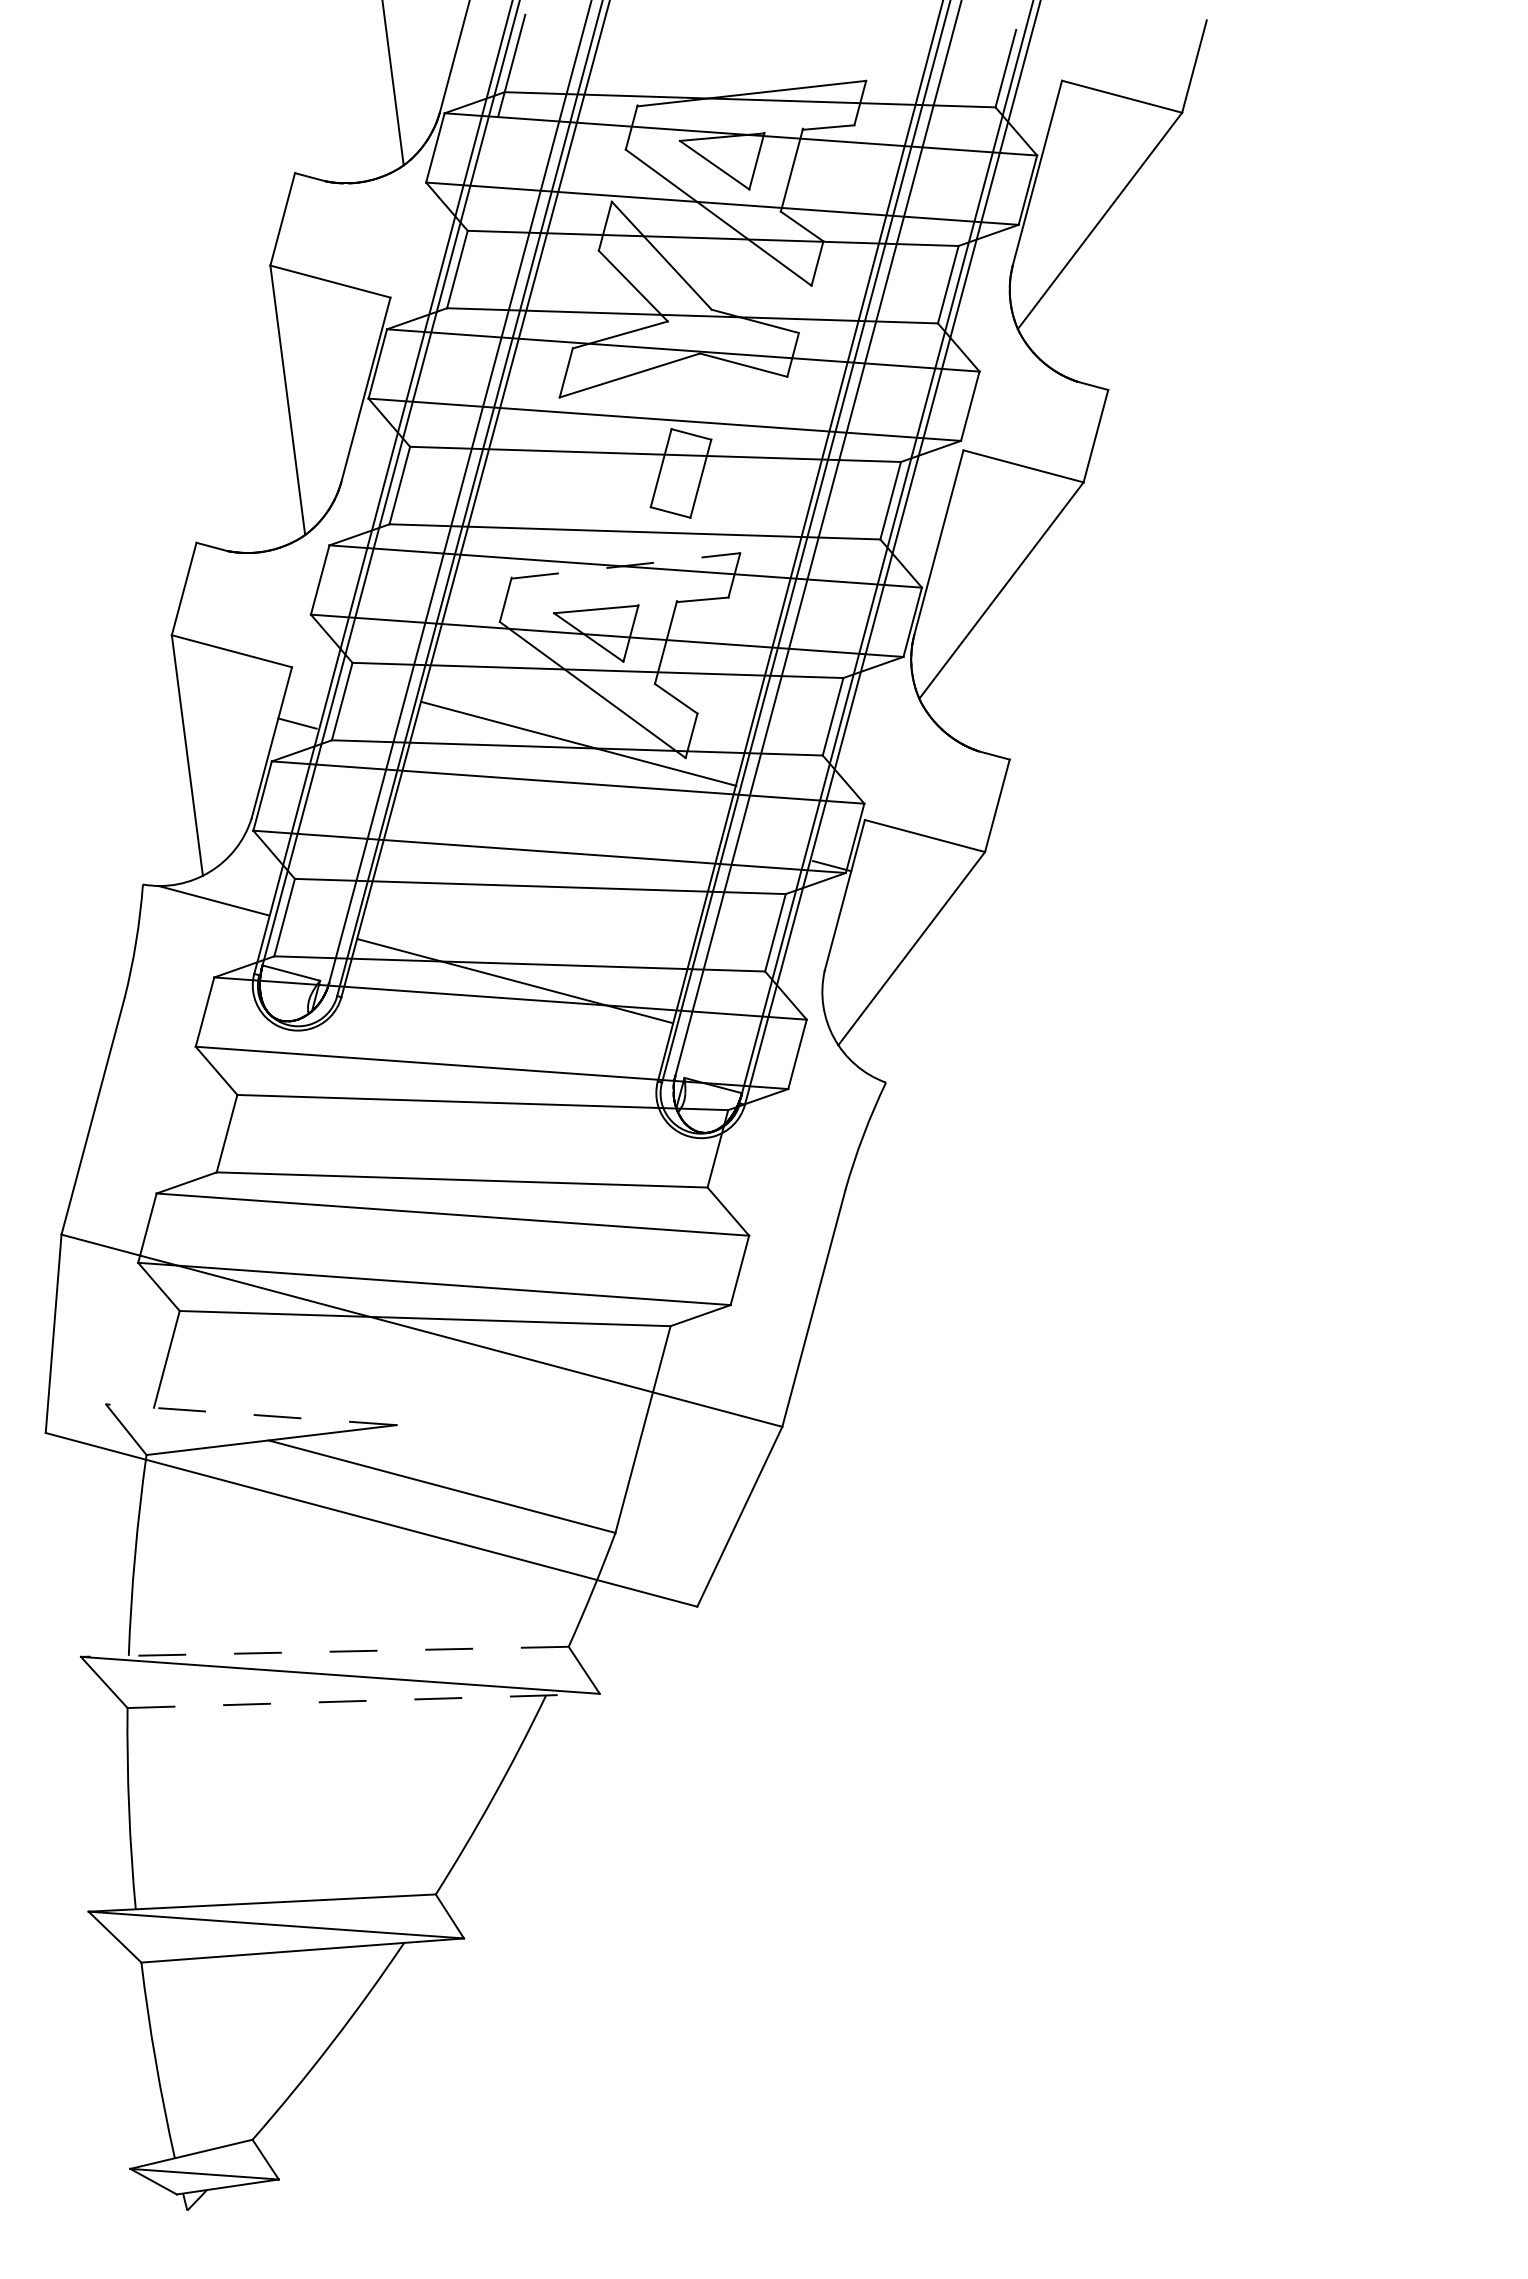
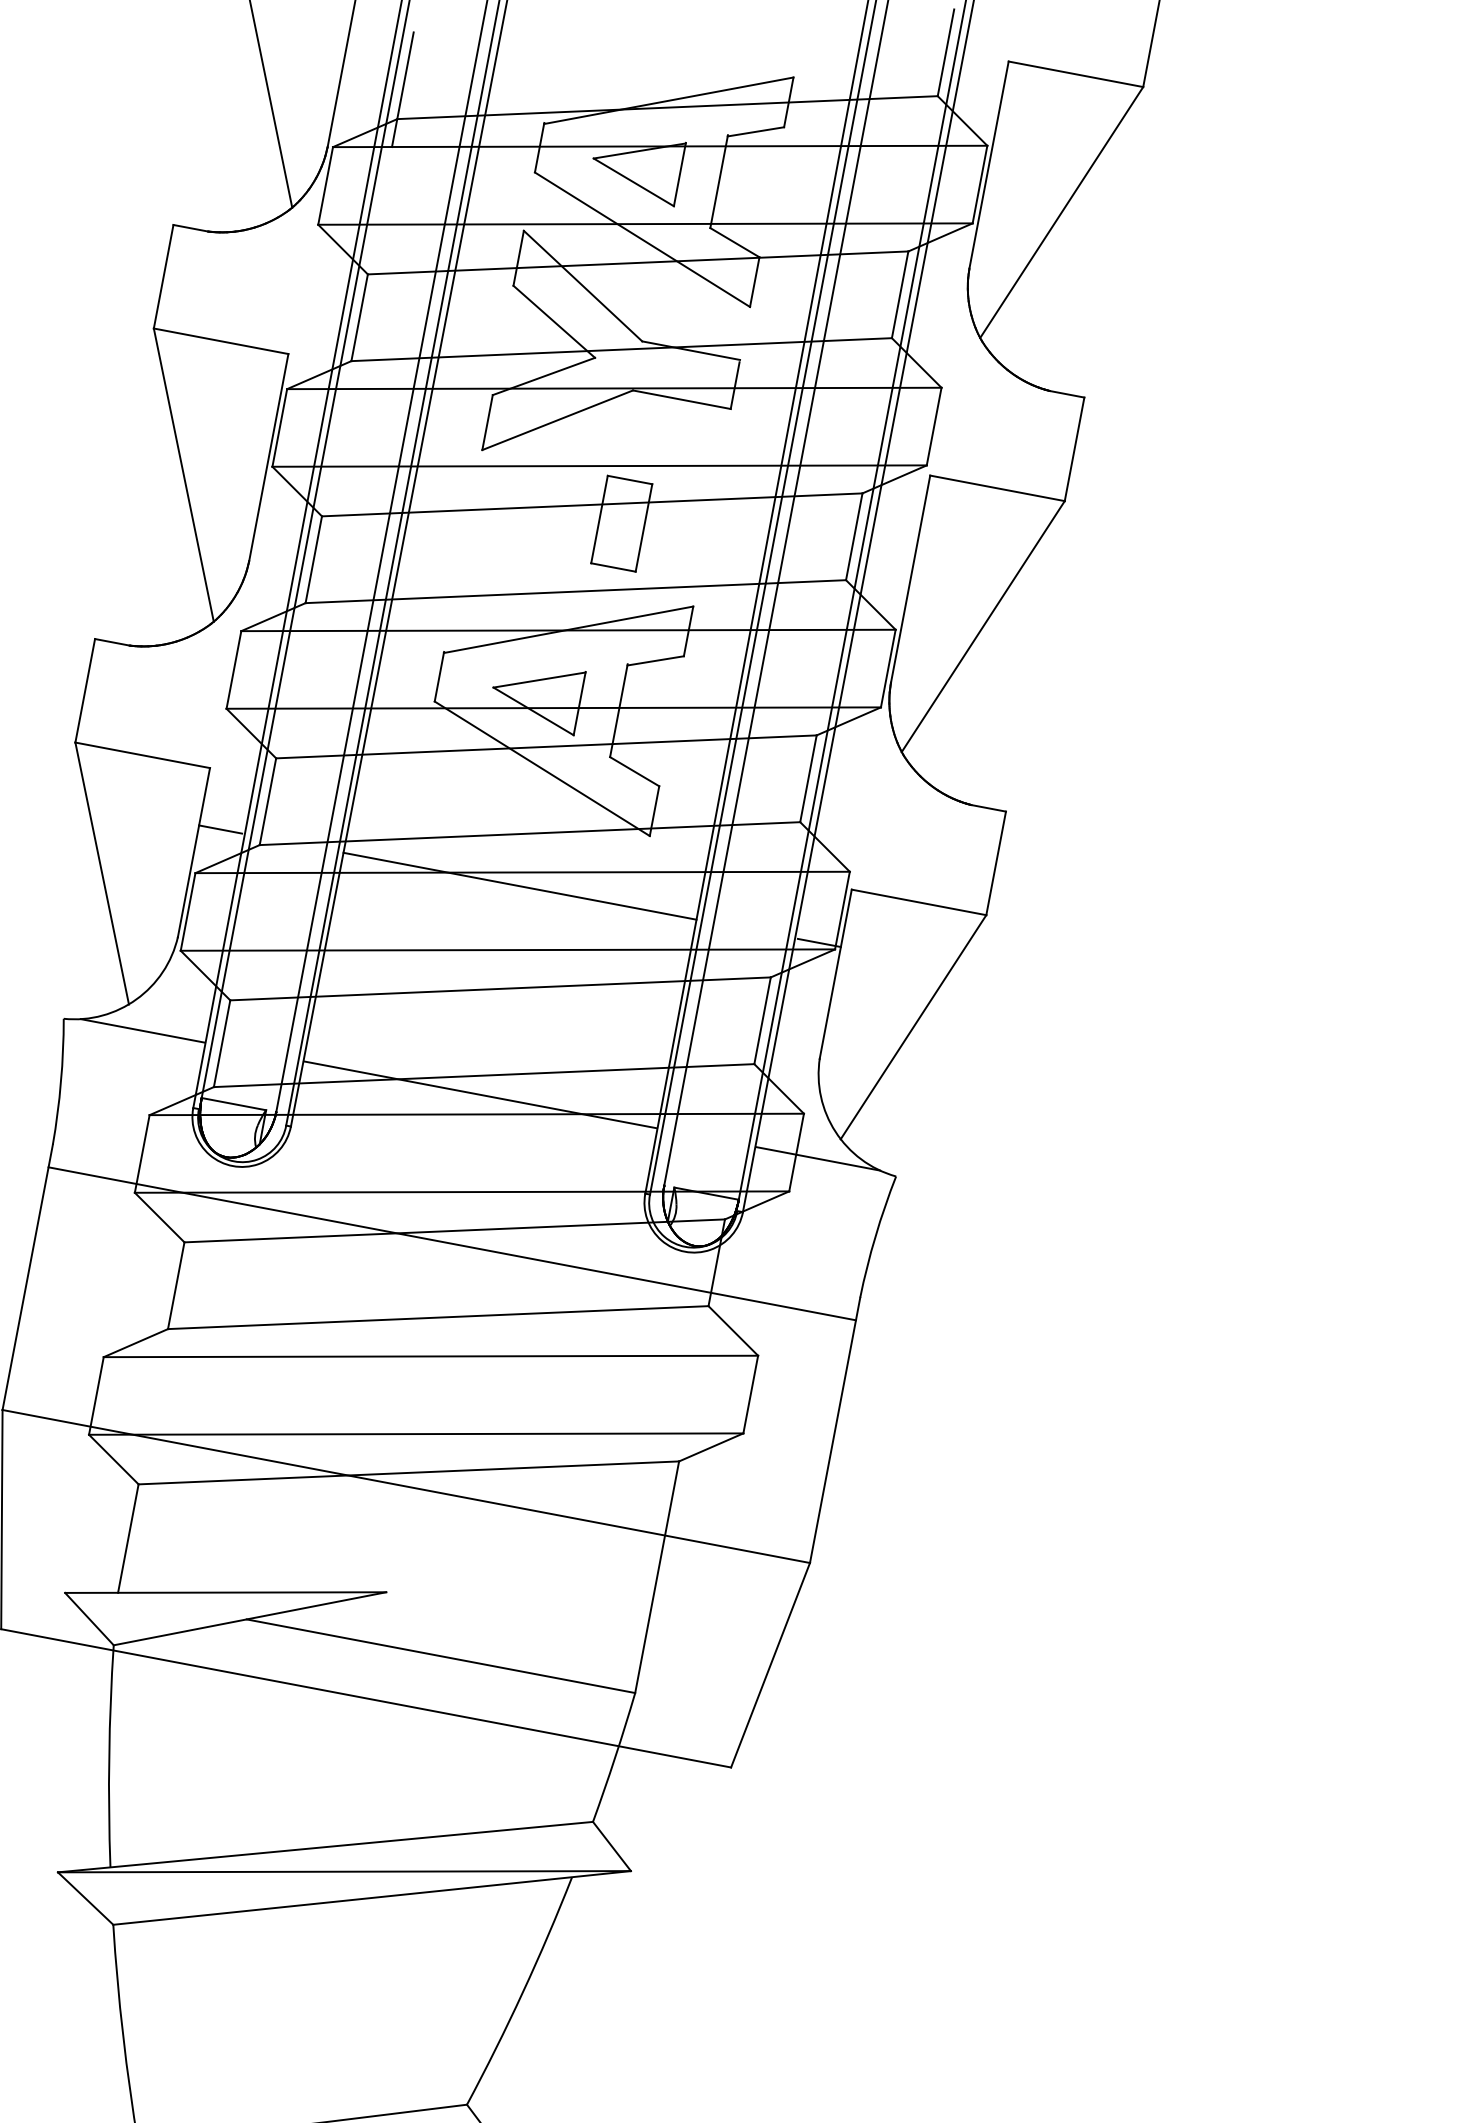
line: (626, 565) -> (569, 629), dashed -> solid
line: (578, 743) -> (519, 885), moved
line: (816, 1061) -> (818, 1158), added
line: (479, 1113) -> (451, 1243), added
line: (251, 1414) -> (225, 1592), dashed -> solid
line: (324, 1651) -> (325, 1846), dashed -> solid
line: (364, 1700) -> (373, 1897), dashed -> solid

